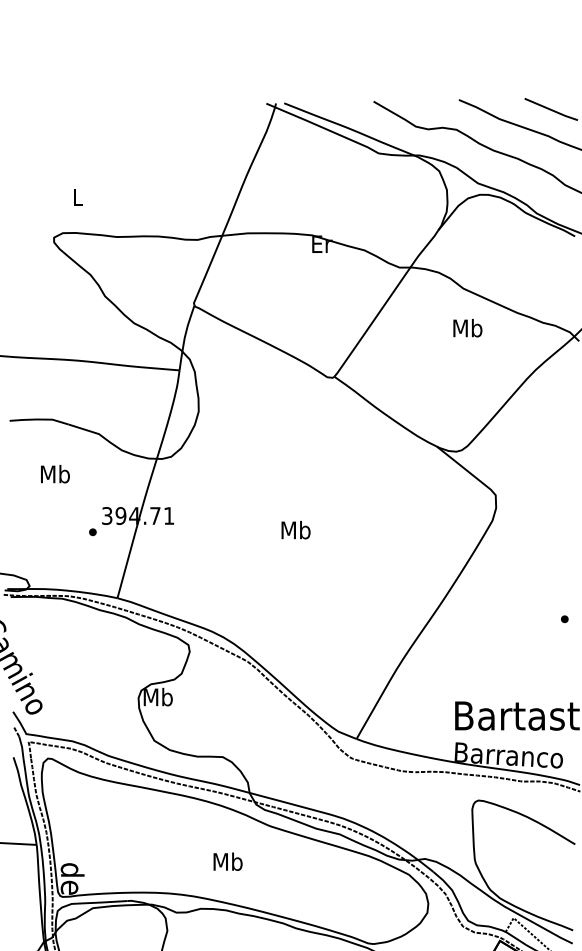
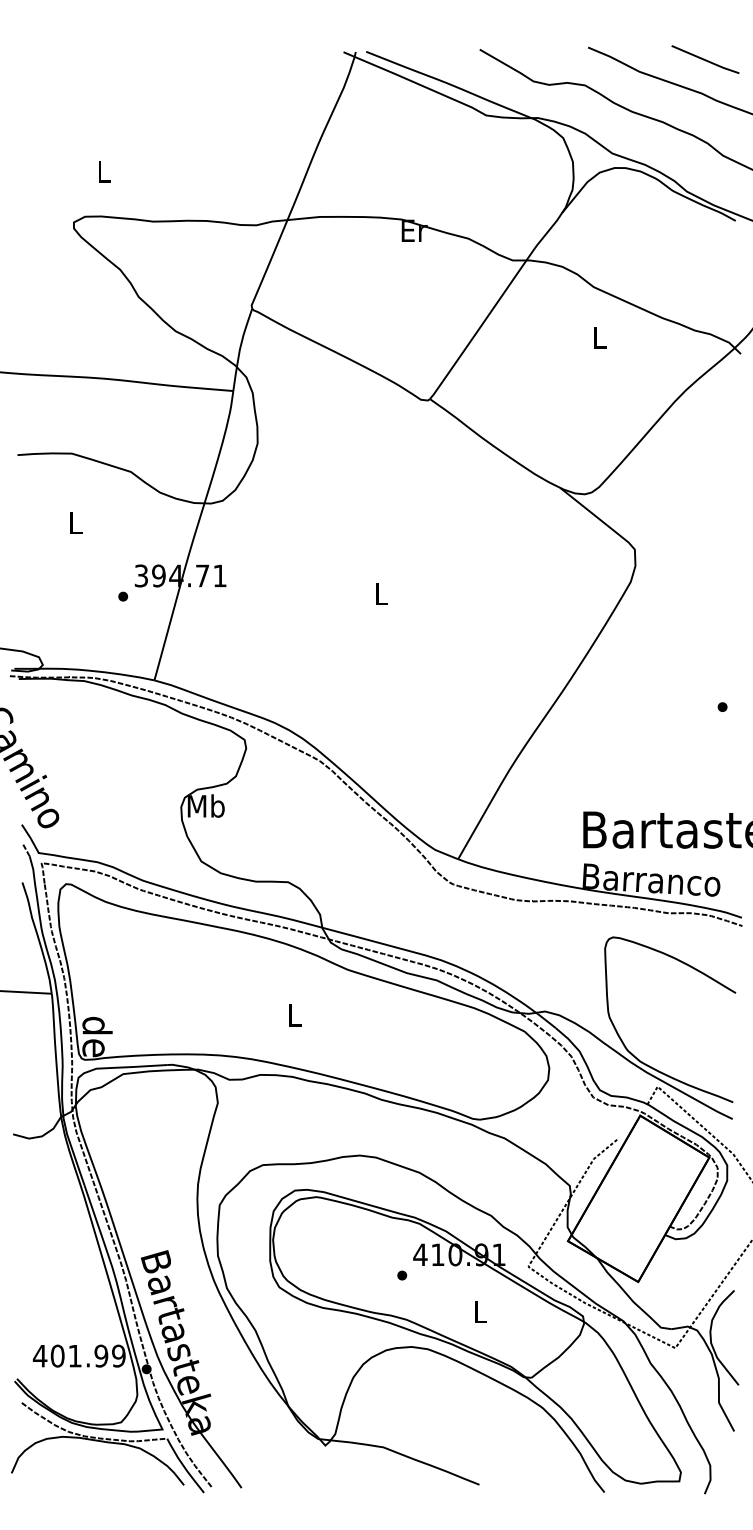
text: (467, 328) -> (599, 337), Mb -> L
text: (55, 473) -> (75, 522), Mb -> L
text: (295, 529) -> (380, 593), Mb -> L
text: (227, 861) -> (294, 1014), Mb -> L

